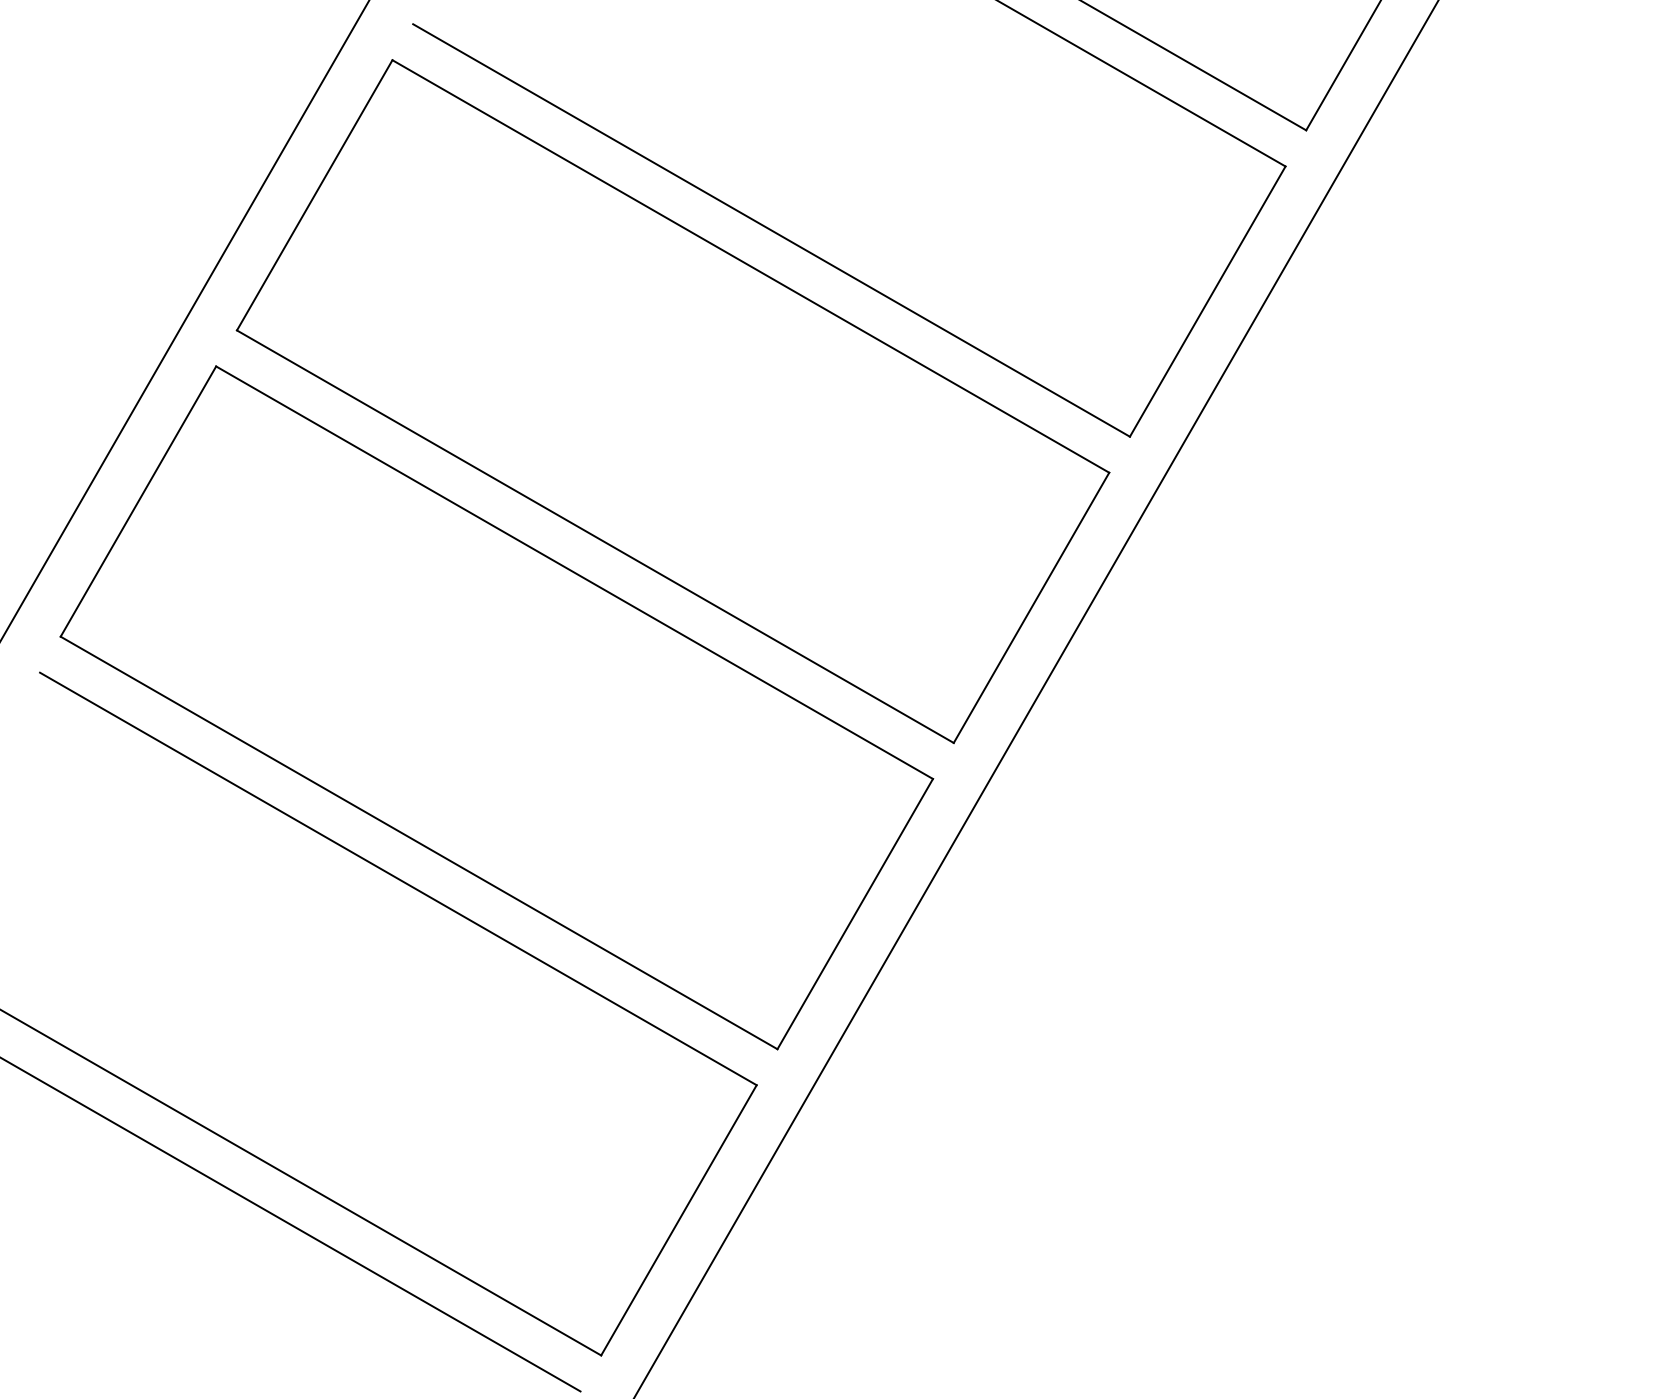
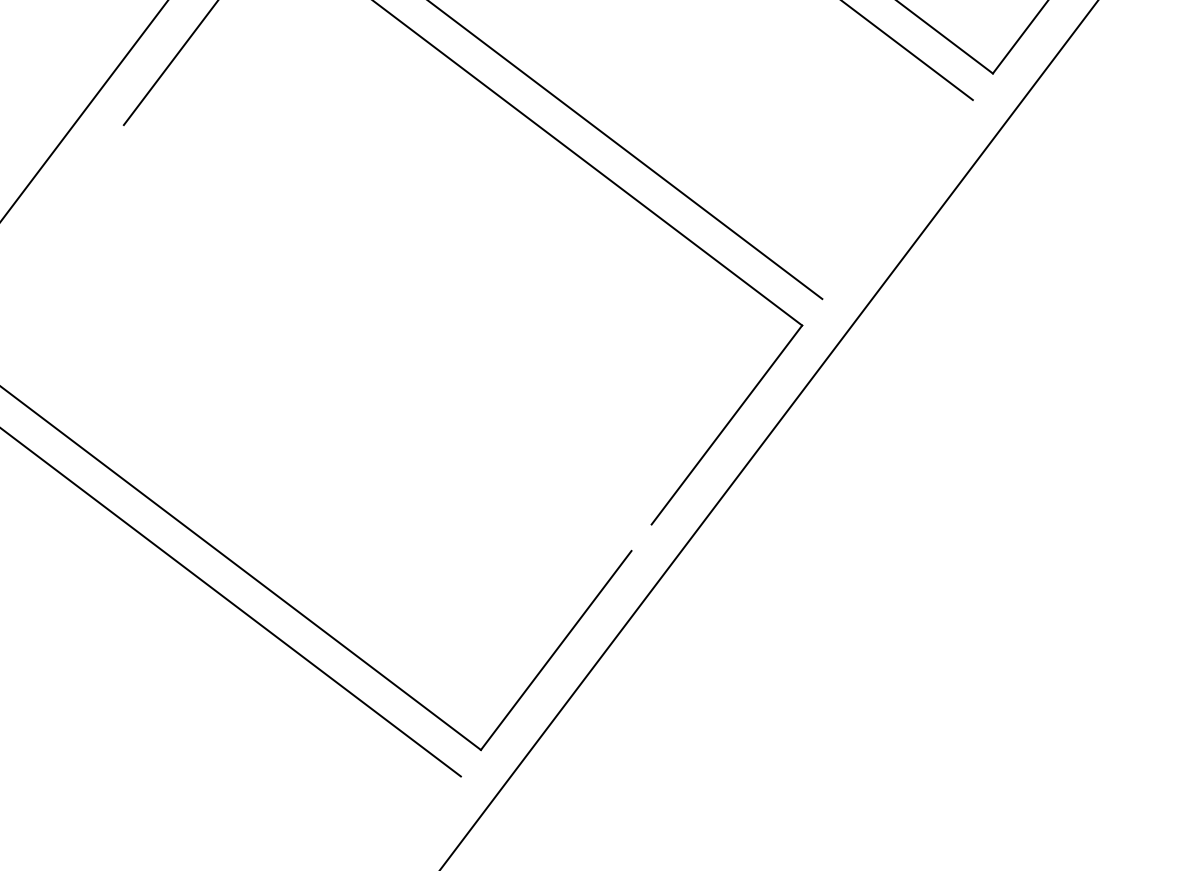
line: (1031, 607) -> (897, 199), removed
line: (418, 842) -> (387, 324), removed
line: (398, 878) -> (367, 350), removed

